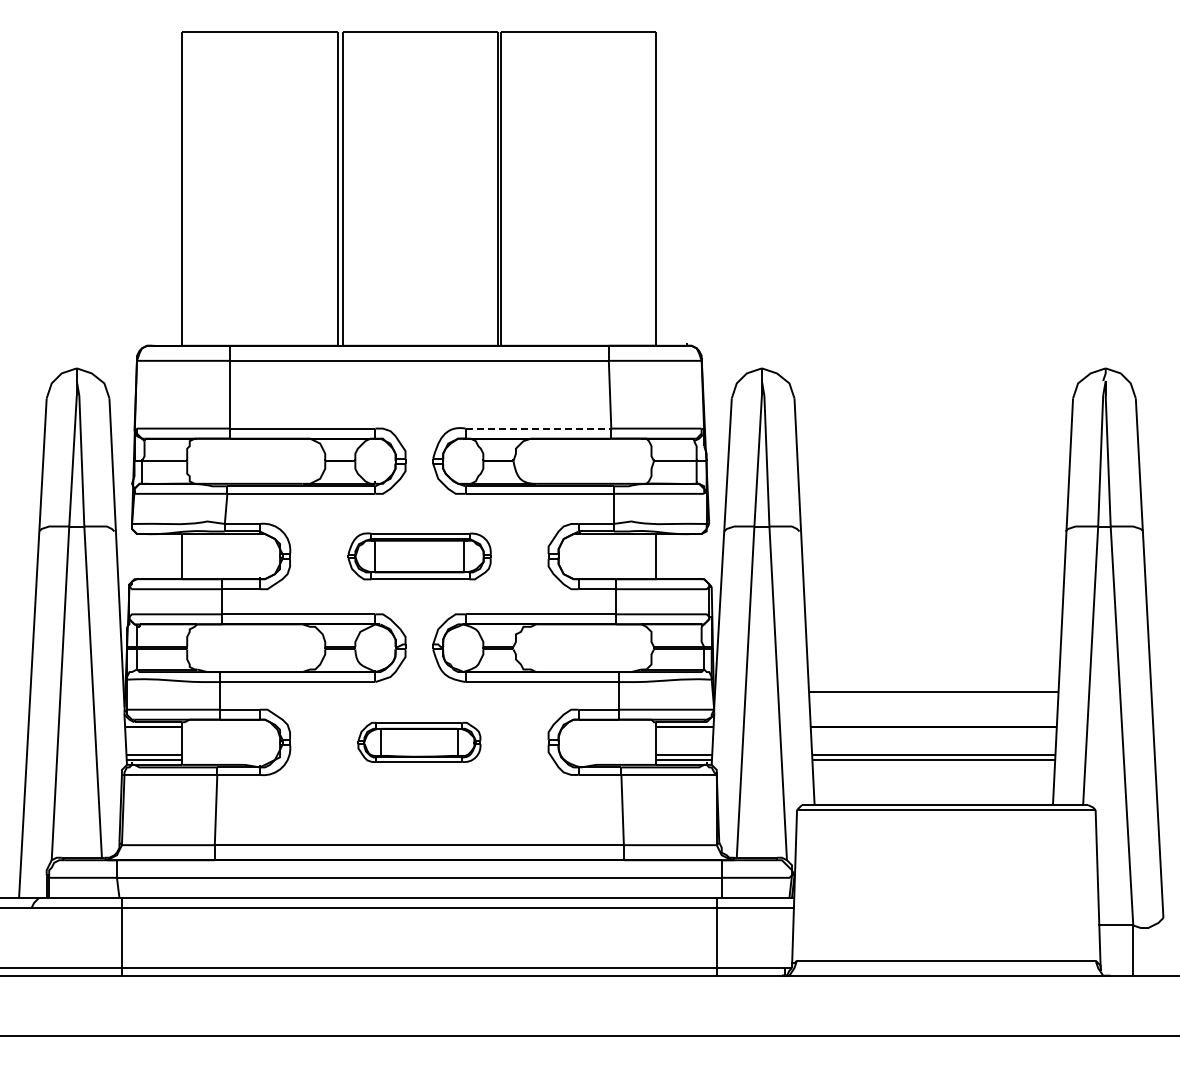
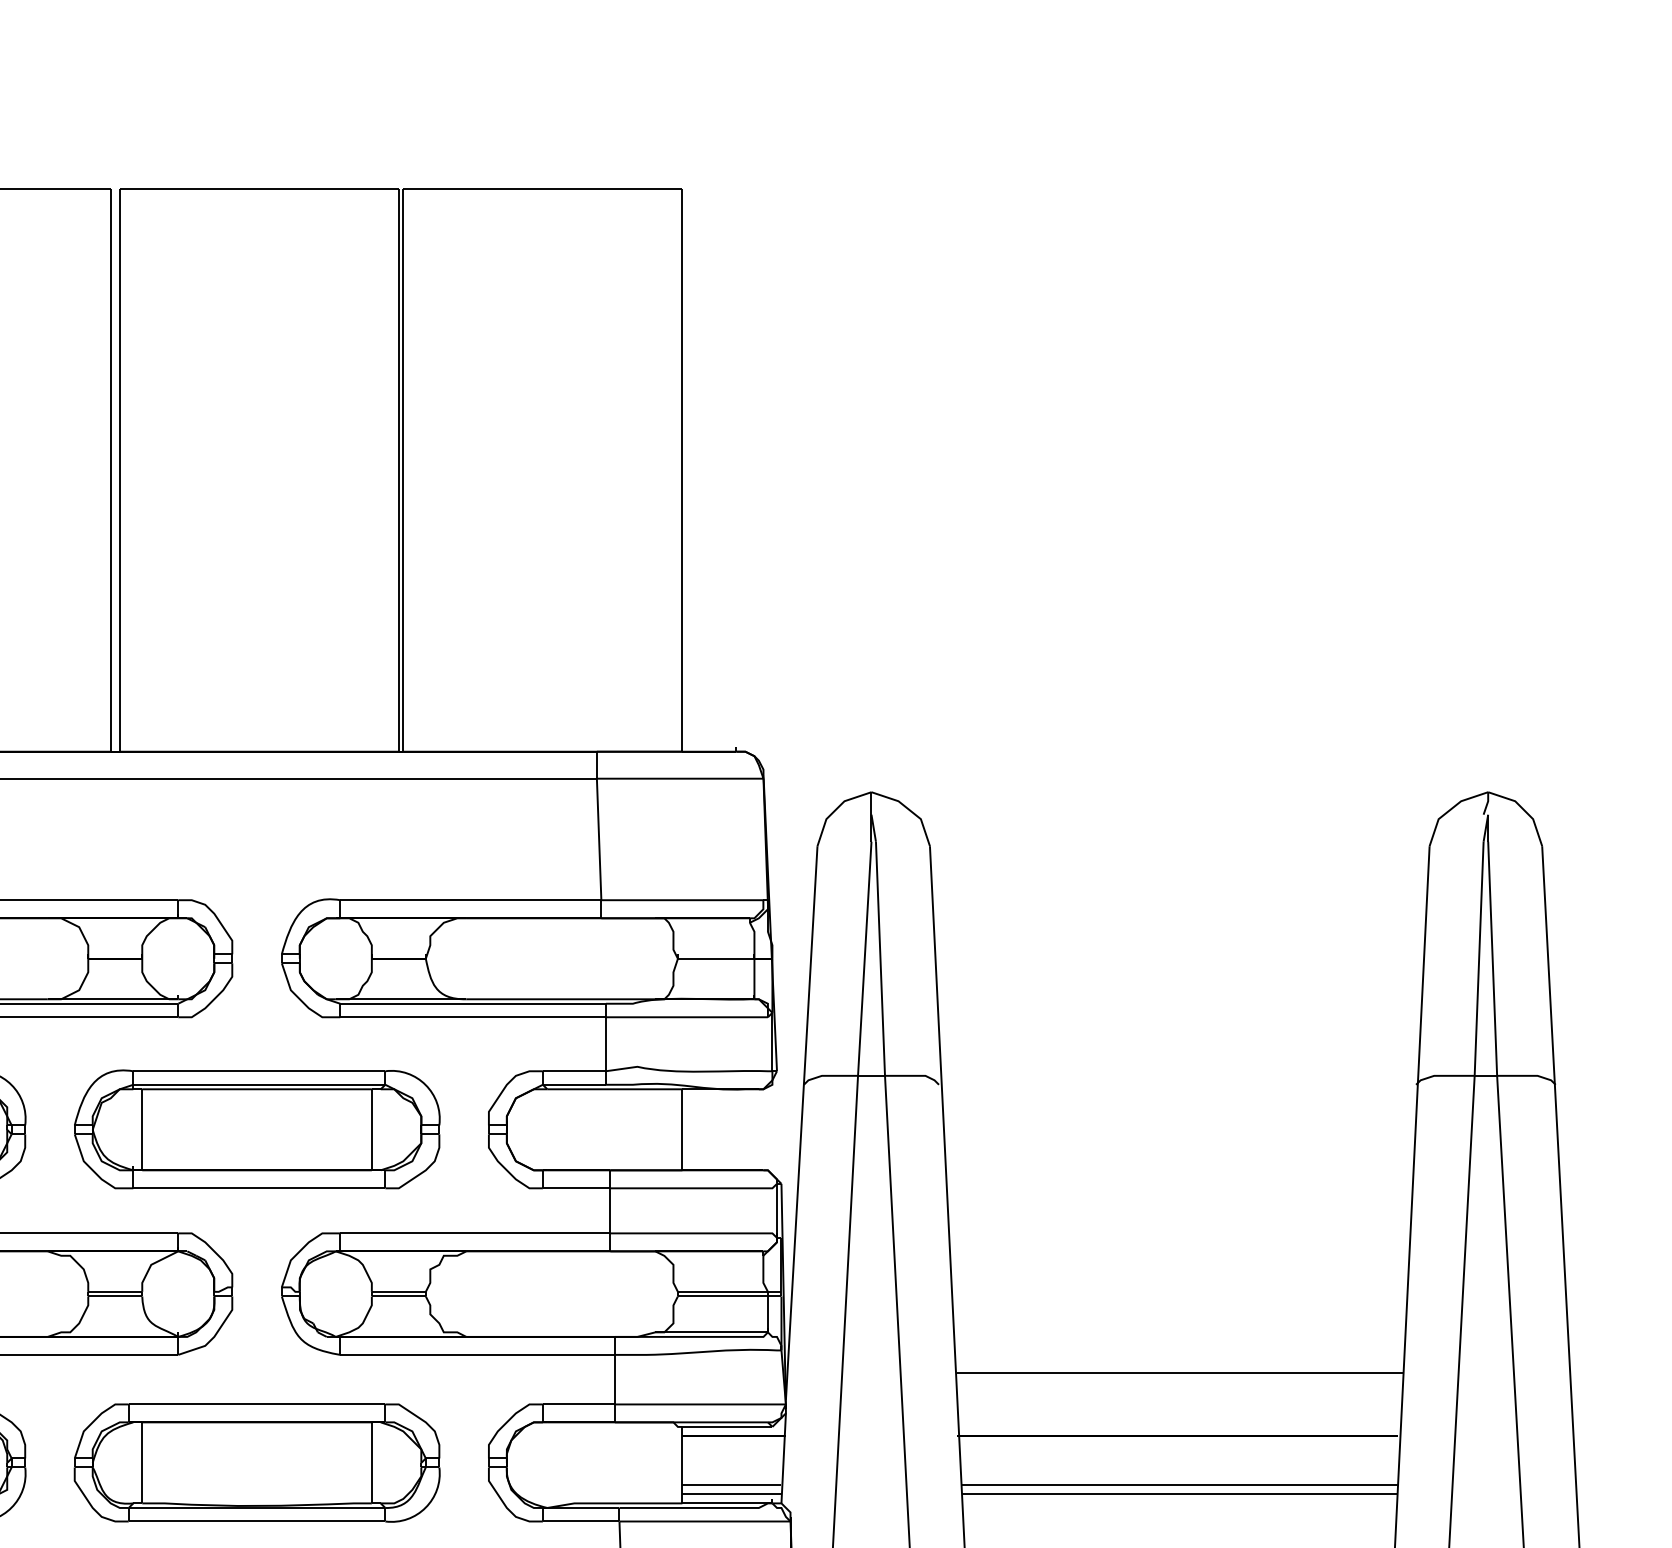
line: (538, 428) -> (470, 900), dashed -> solid
part: (419, 556) -> (257, 1129), size x1.43
part: (419, 742) -> (257, 1463), size x1.67

